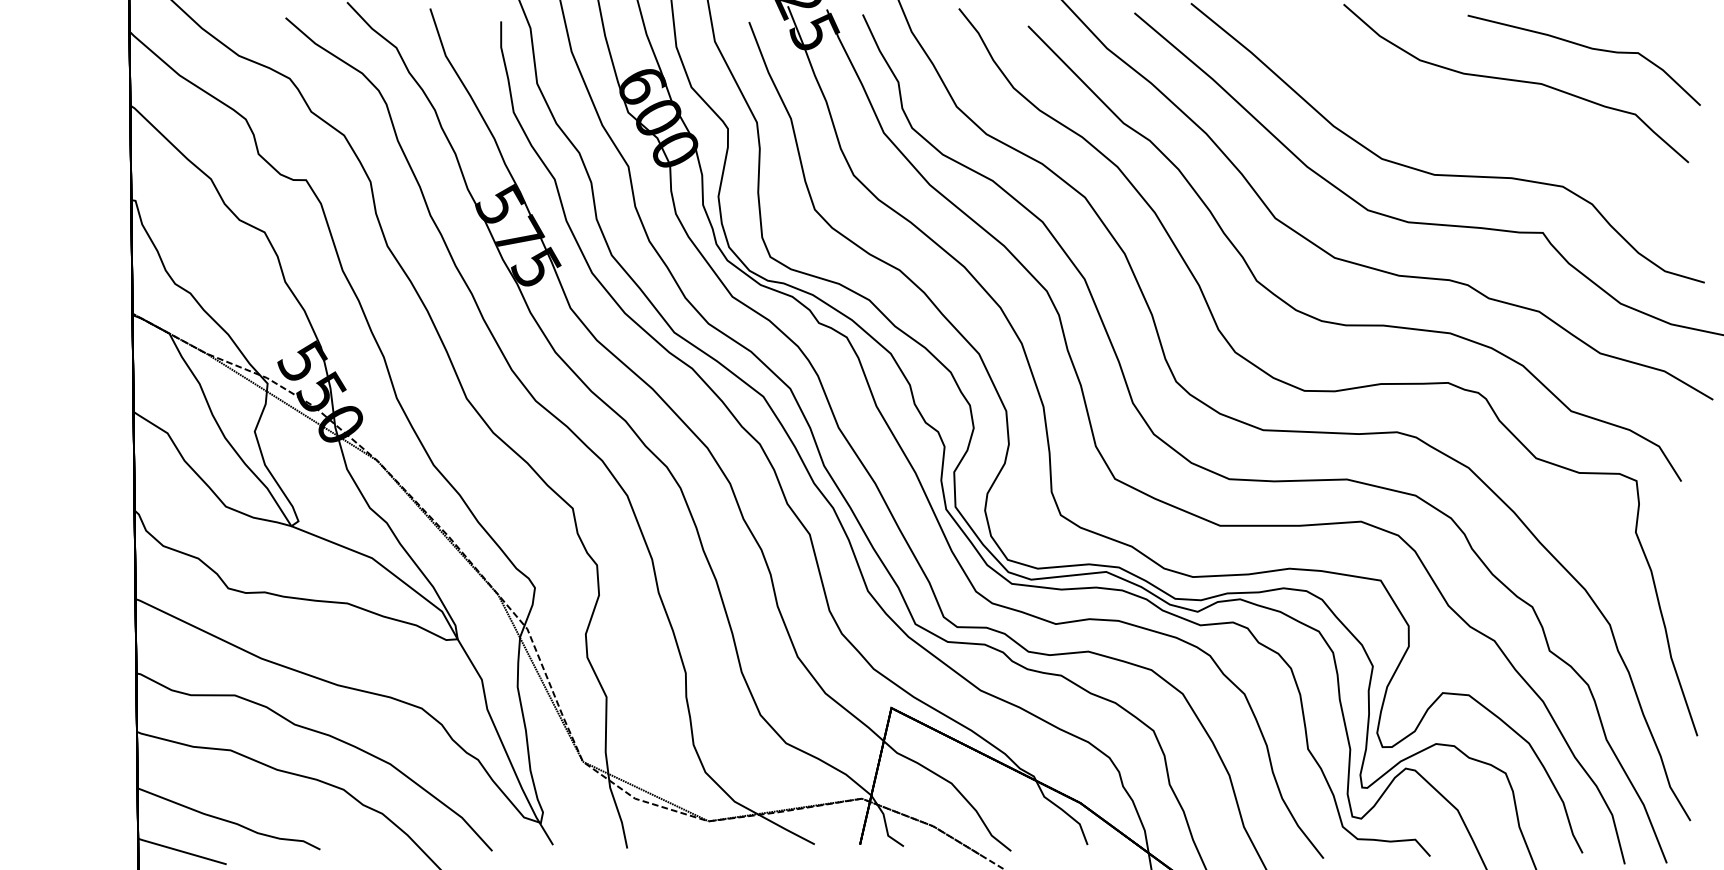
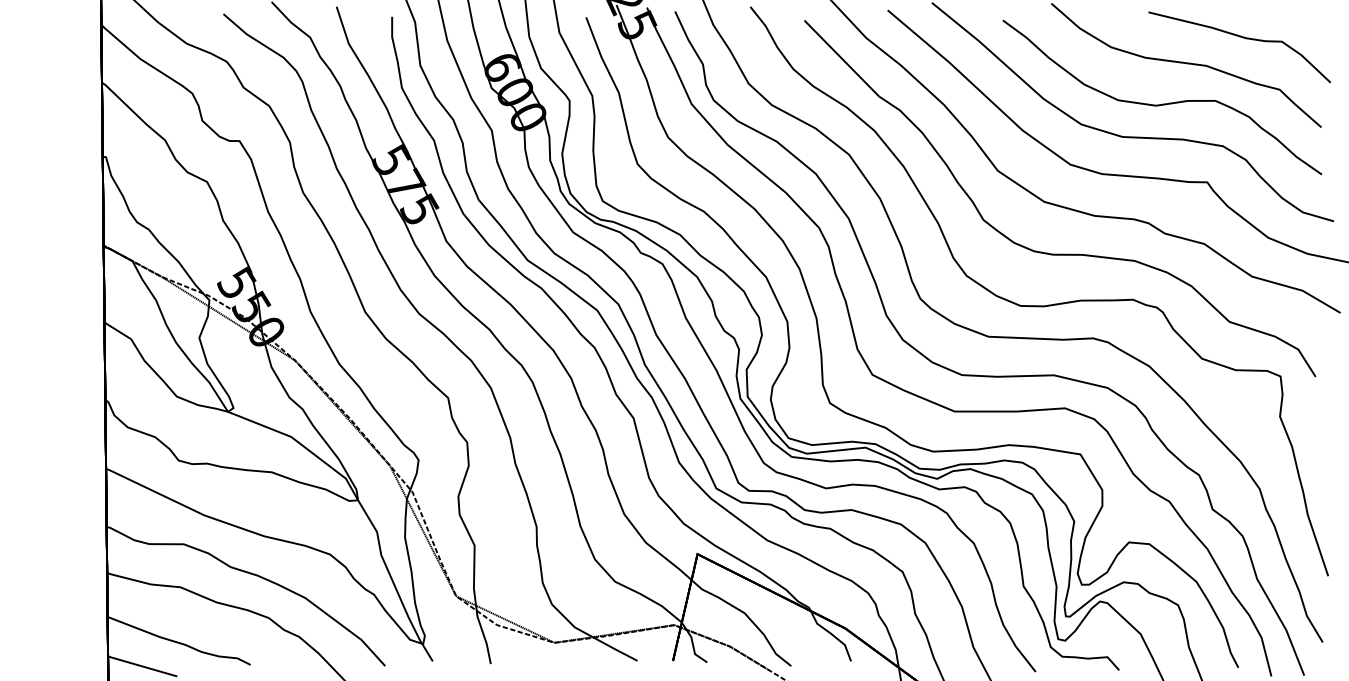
part: (1485, 132) -> (1162, 103), added

